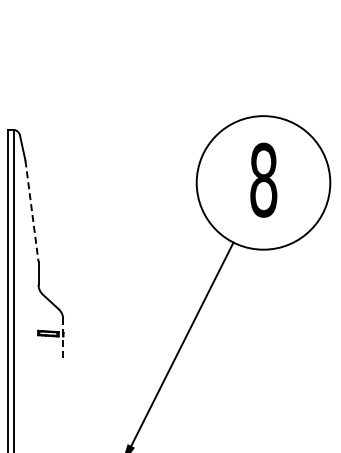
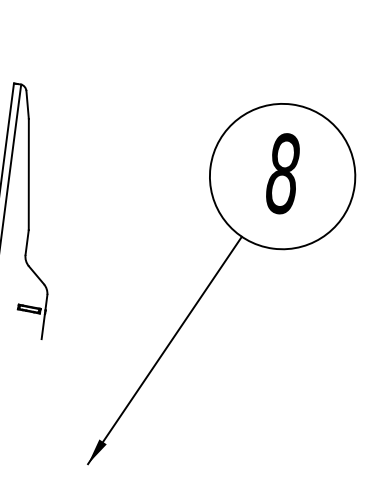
line: (32, 211) -> (29, 175), dashed -> solid
line: (63, 339) -> (44, 317), dashed -> solid

